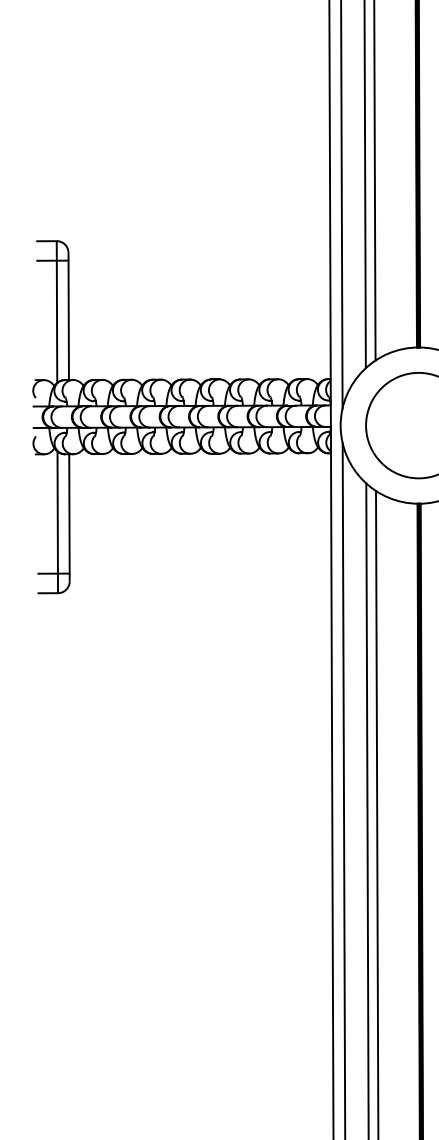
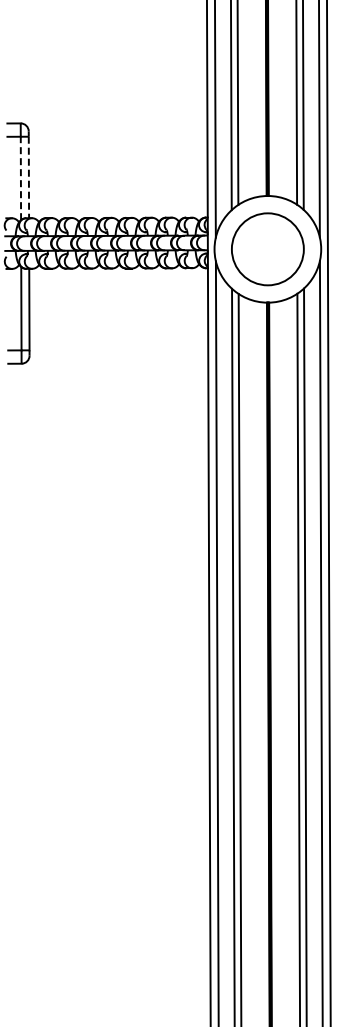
line: (68, 320) -> (28, 177), solid -> dashed
line: (56, 321) -> (20, 178), solid -> dashed

